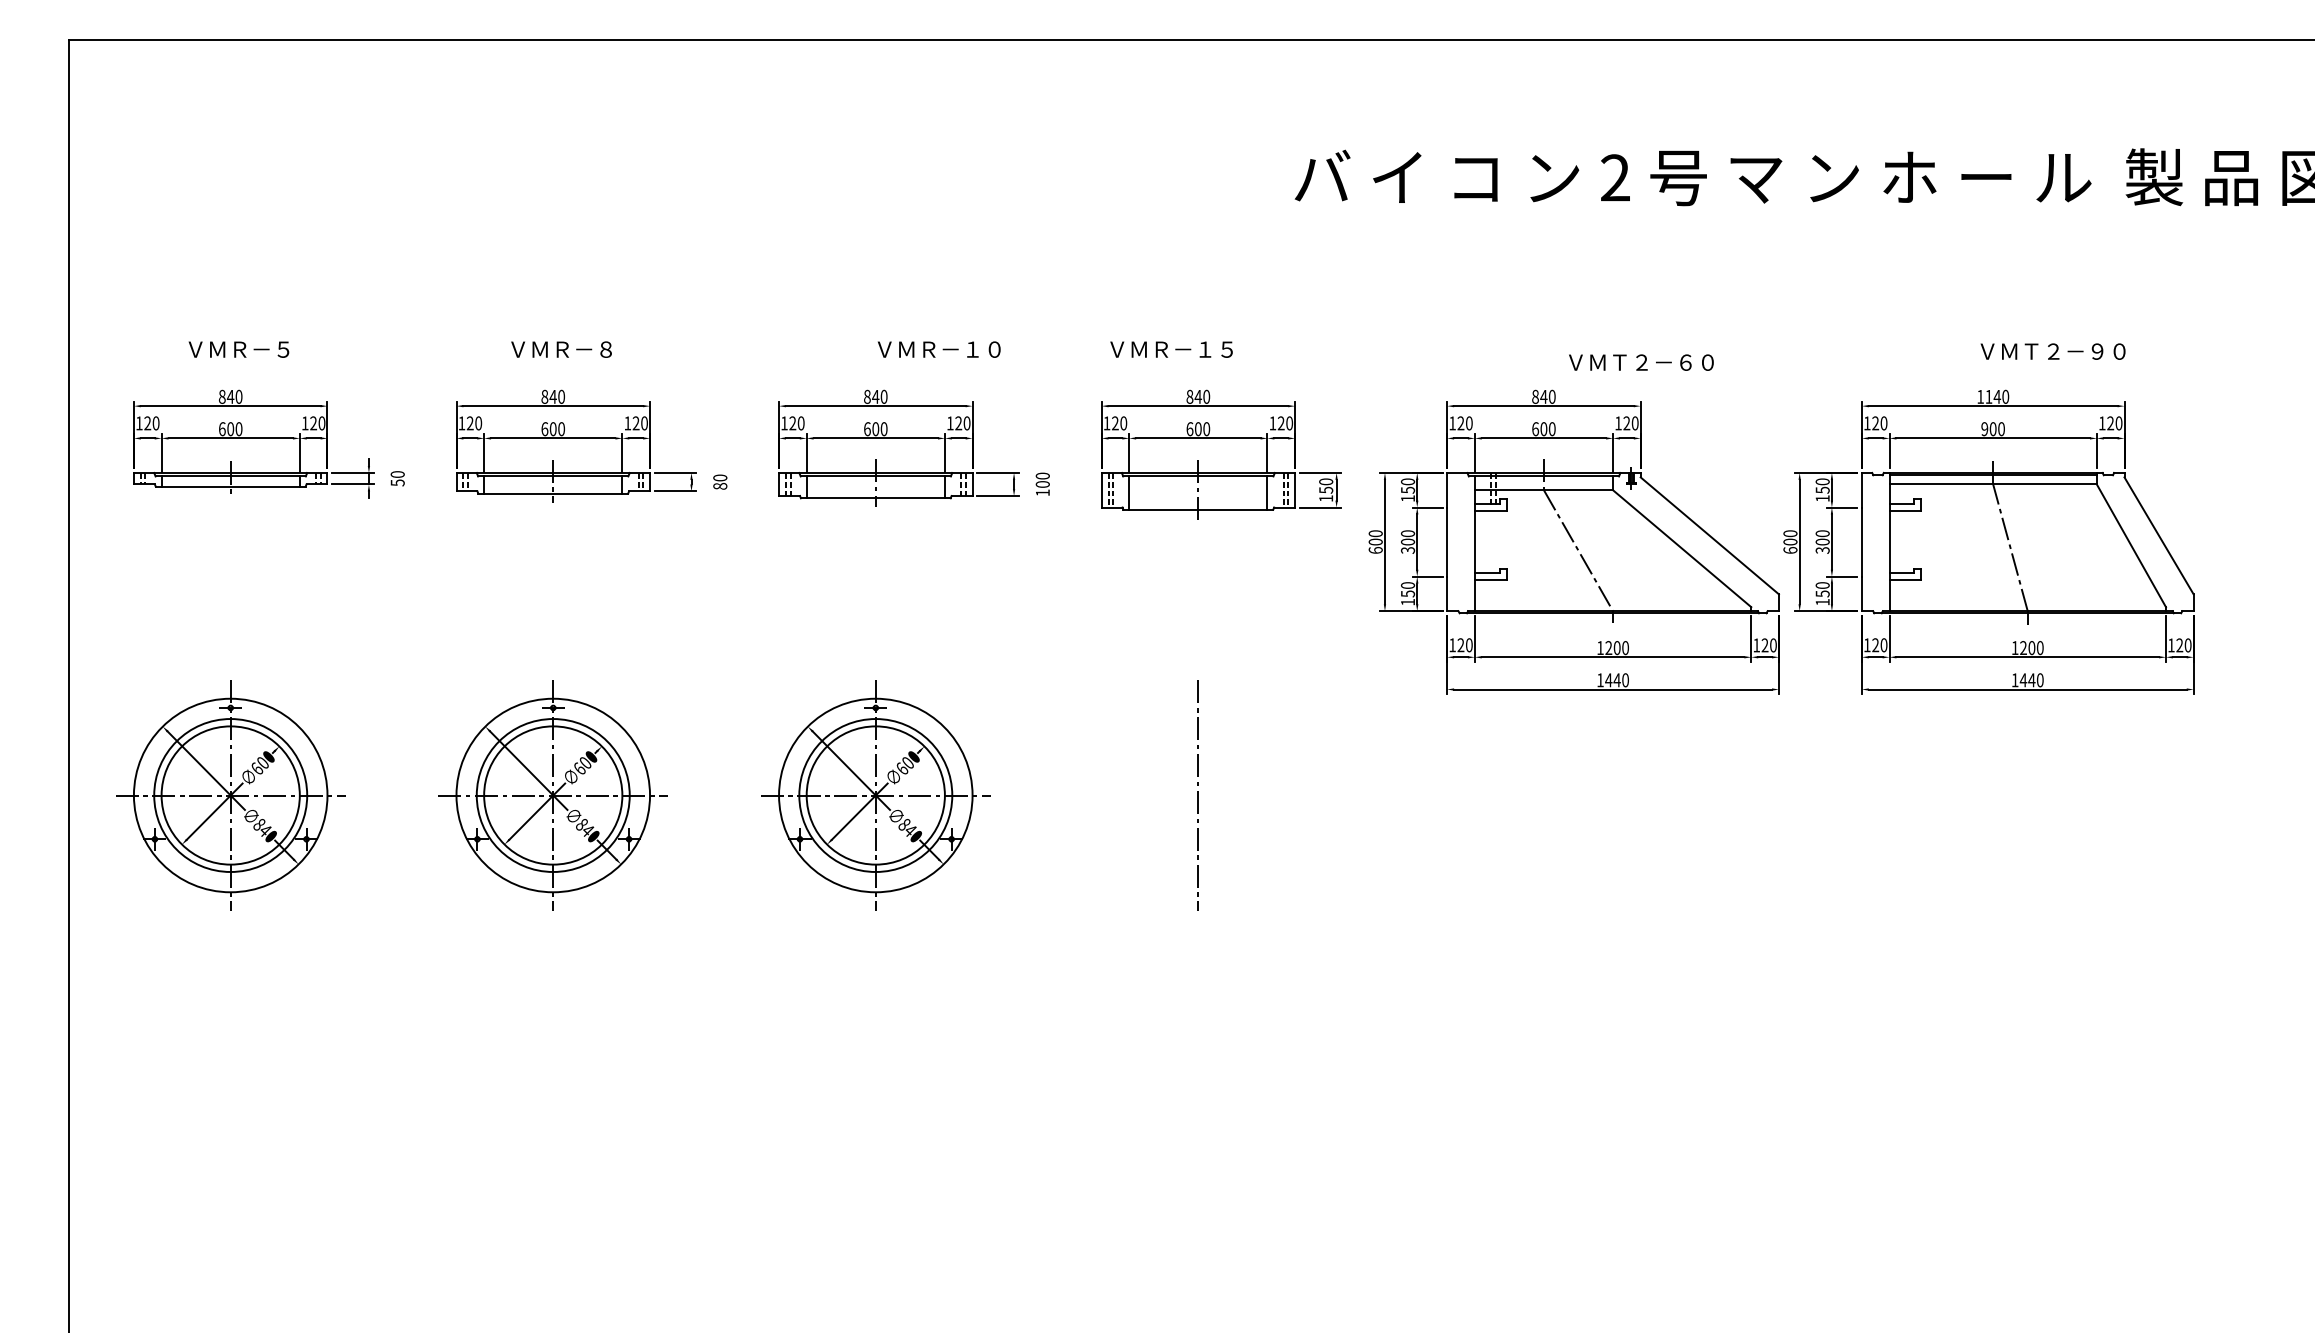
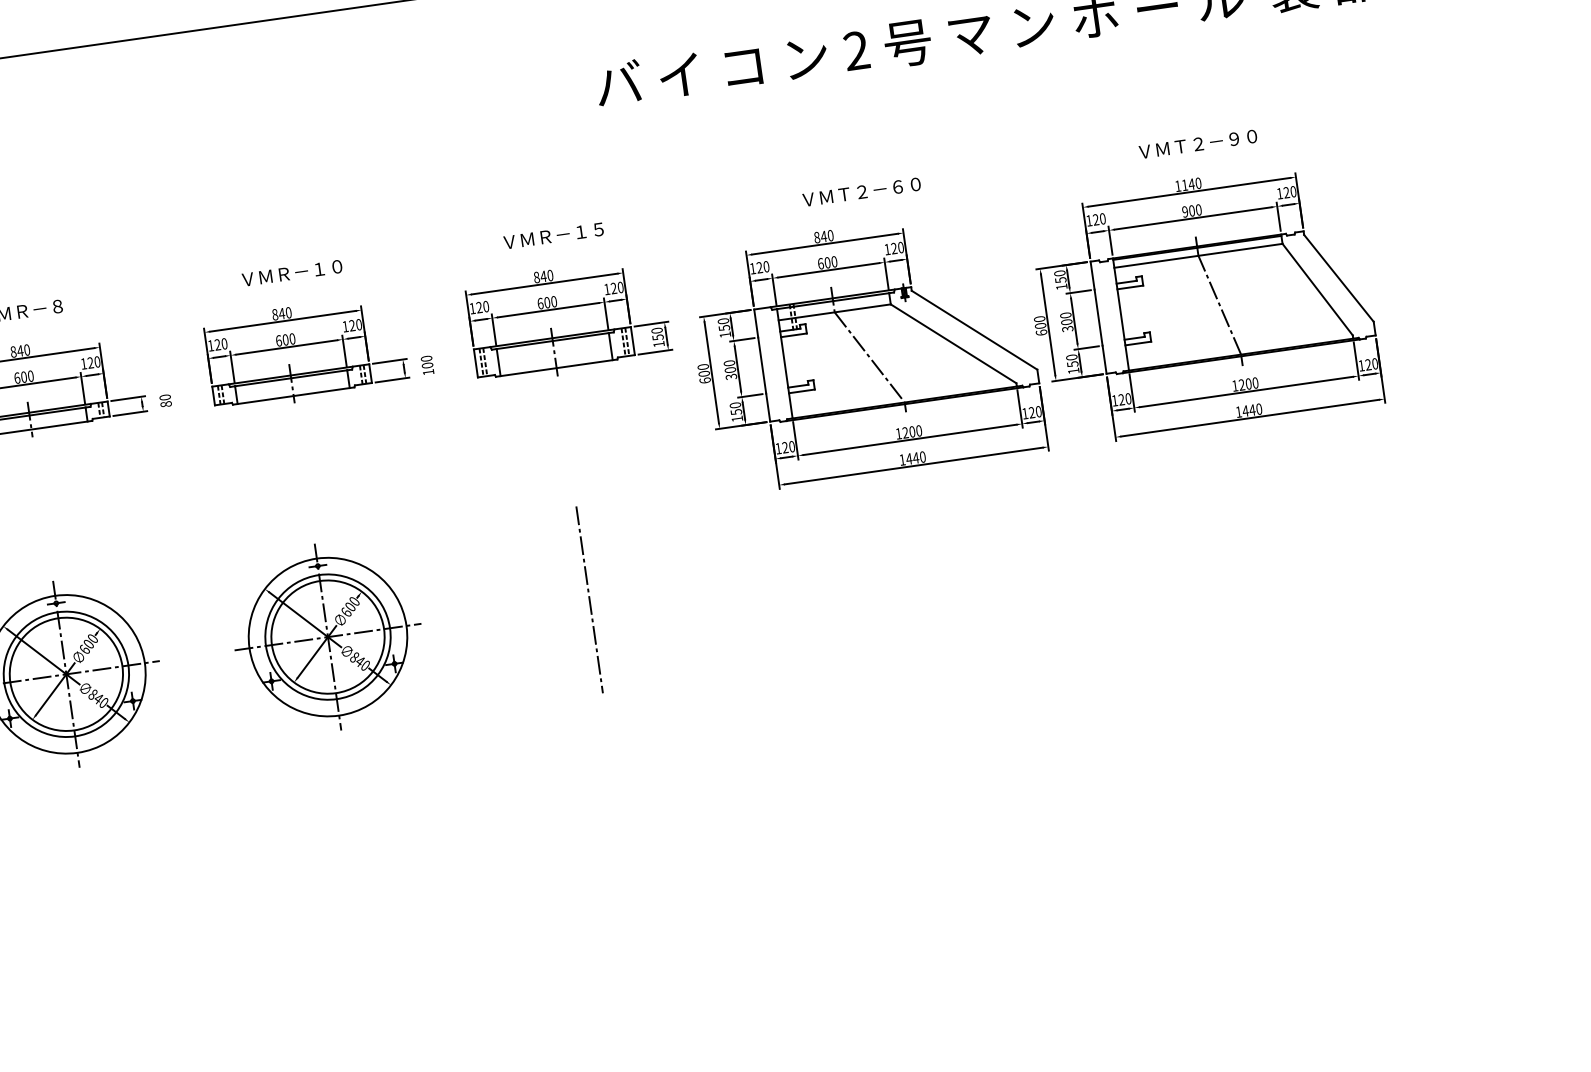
text: (938, 349) -> (291, 273), moved
text: (1171, 349) -> (553, 235), moved
text: (2052, 351) -> (1197, 144), moved
text: (1641, 362) -> (861, 192), moved

